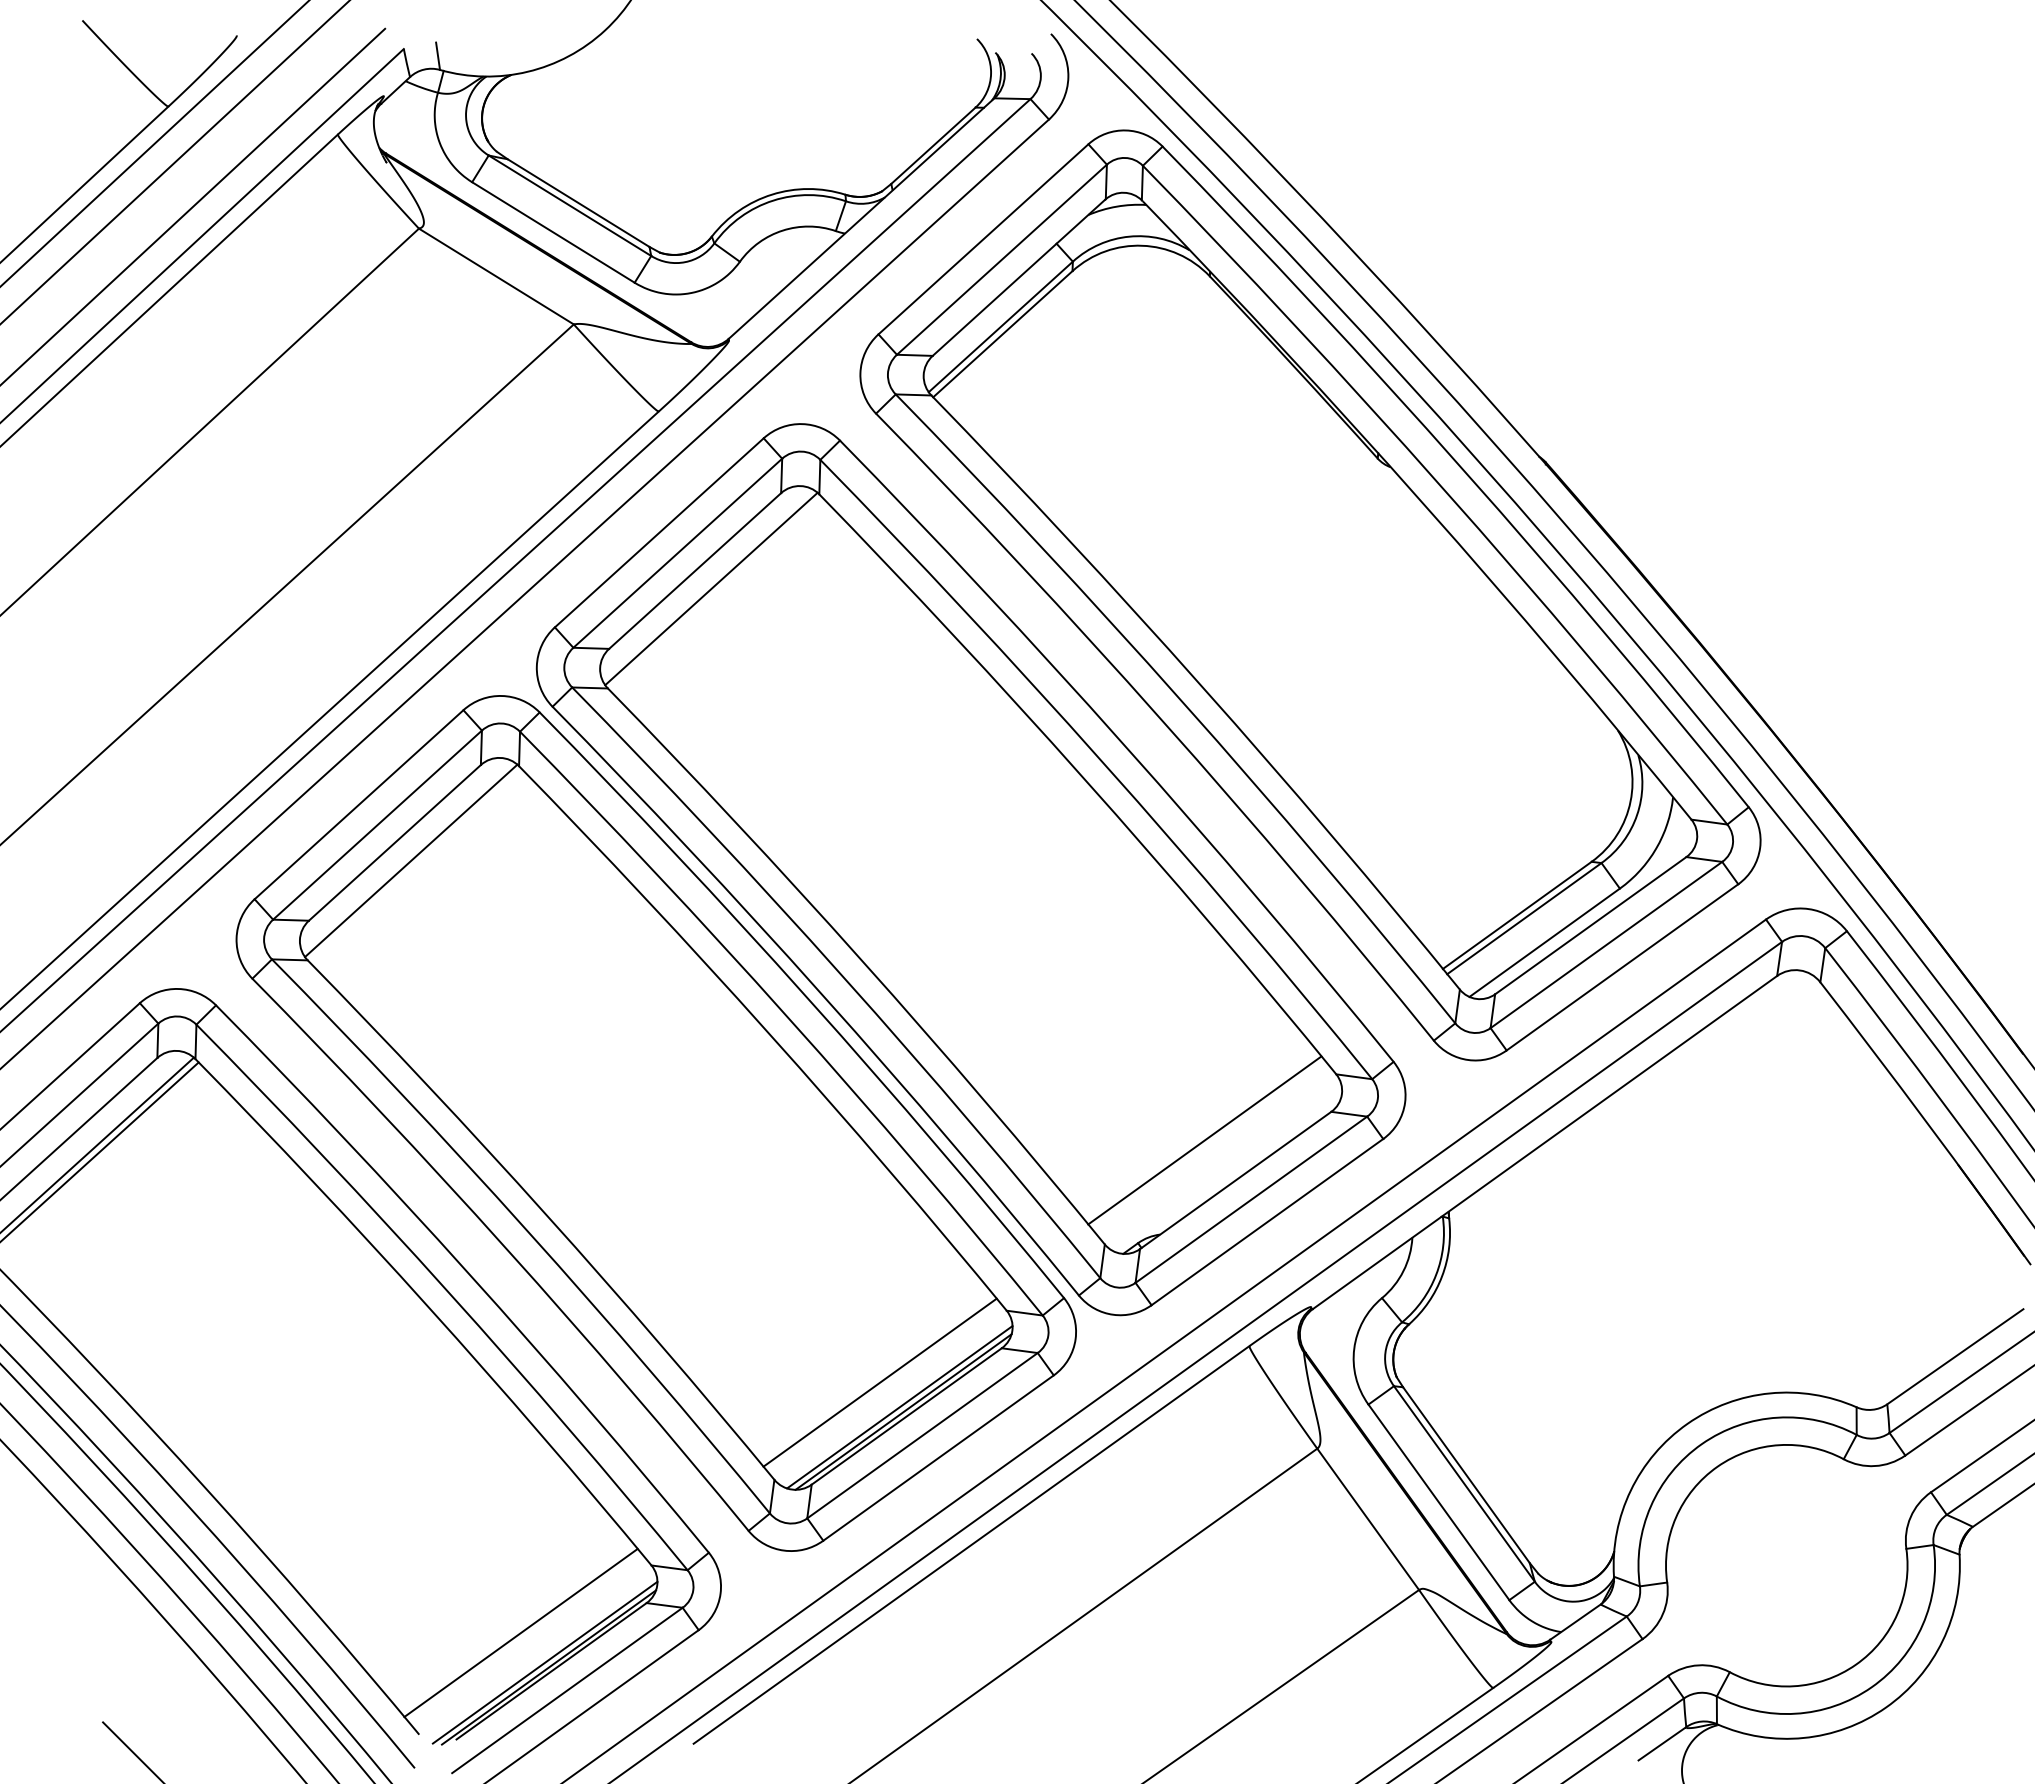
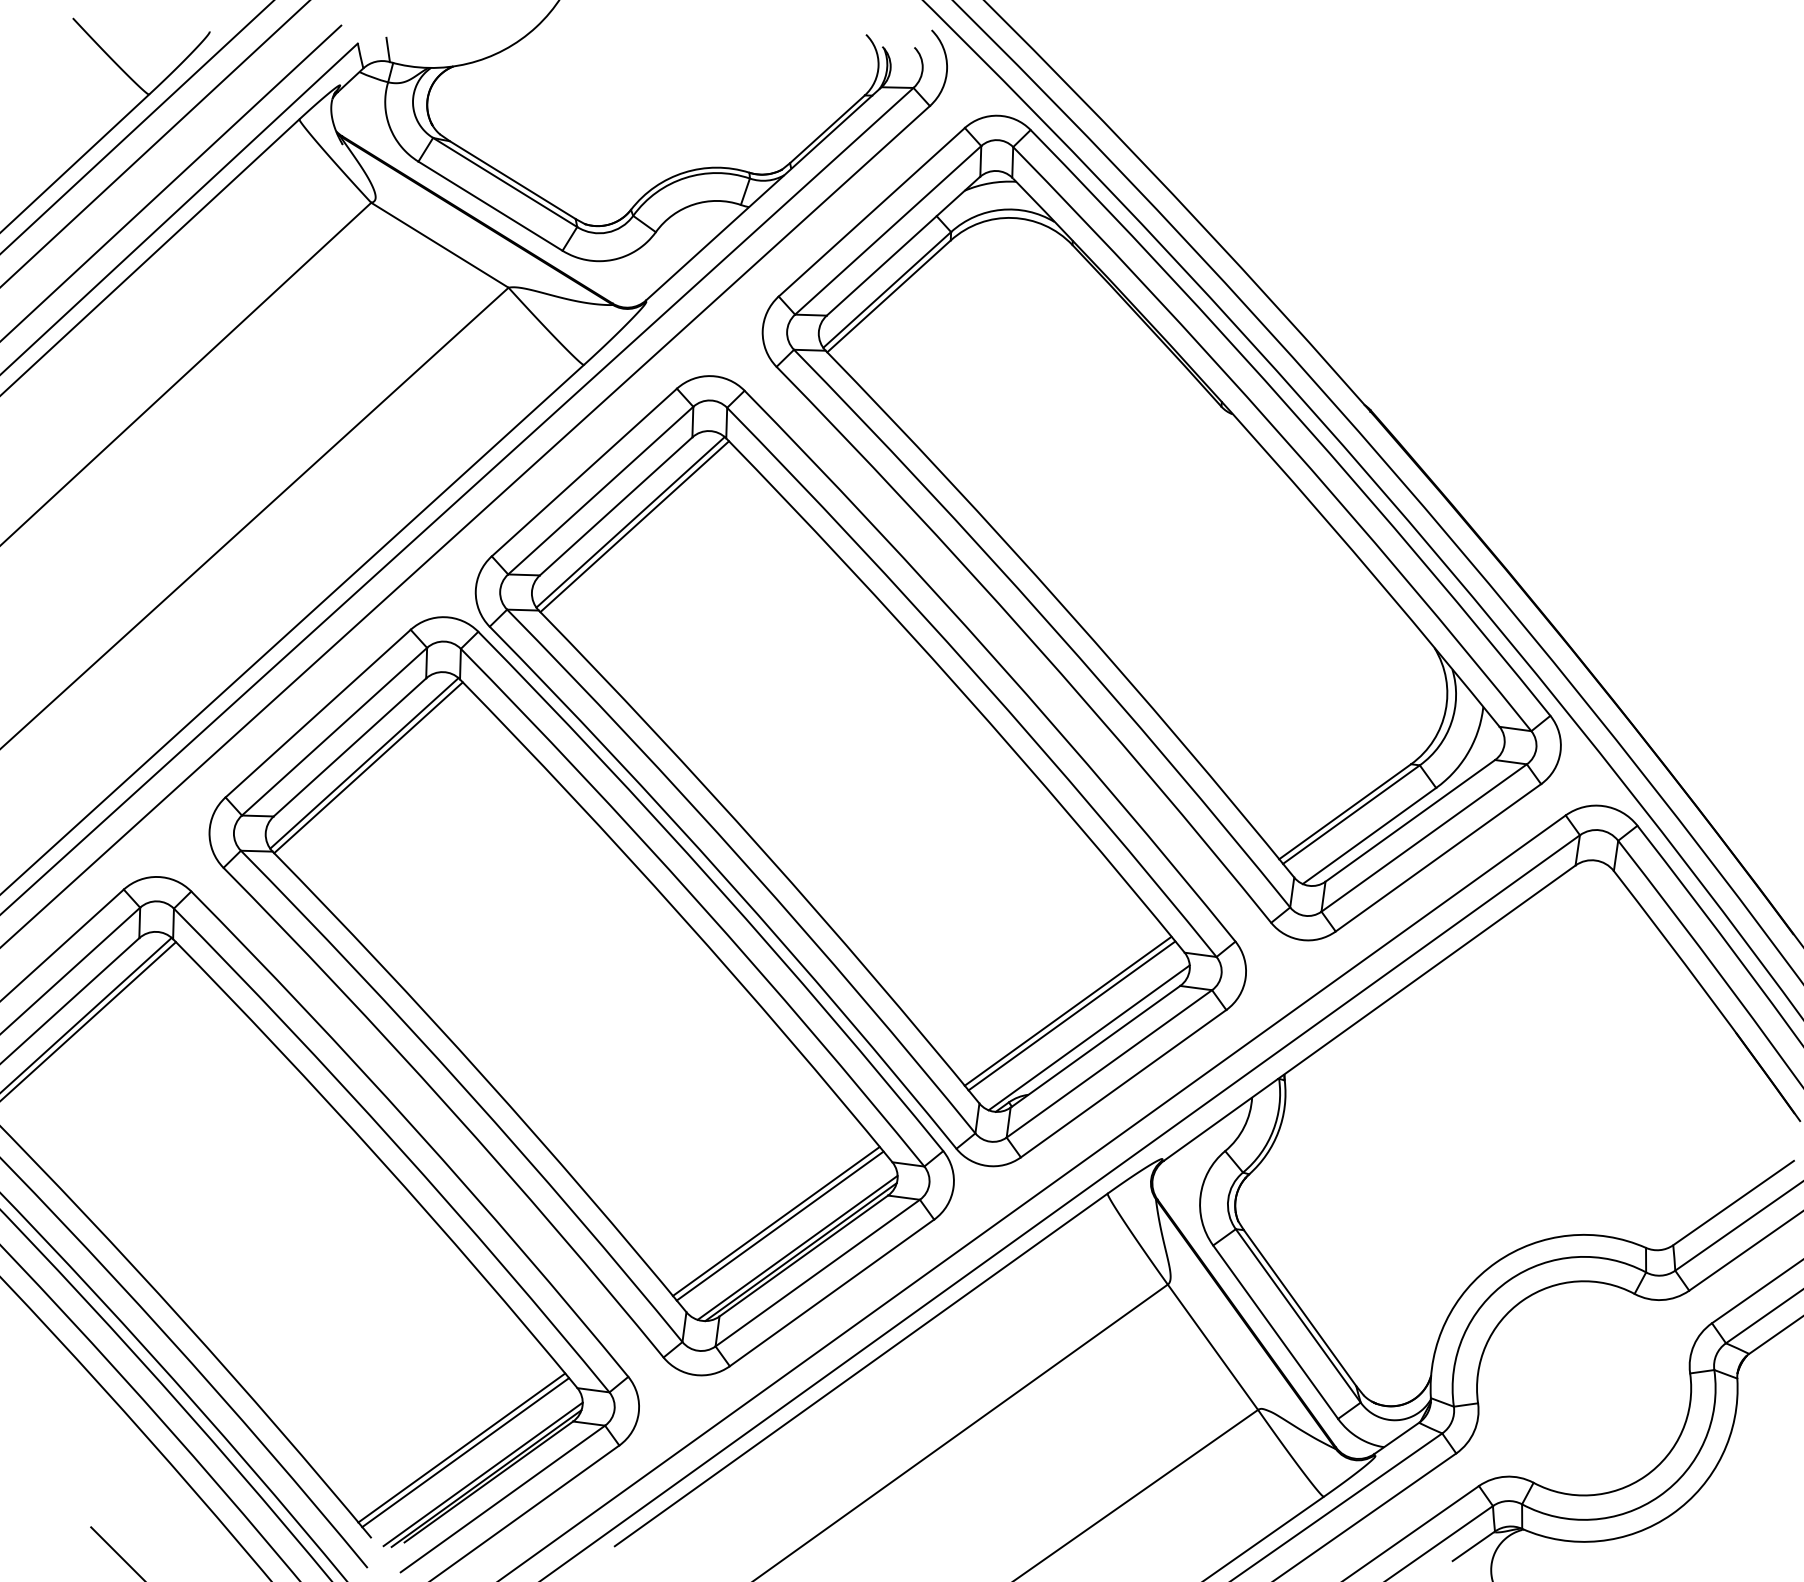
line: (715, 593) -> (634, 526), added
line: (415, 865) -> (368, 767), added
line: (1208, 1145) -> (1071, 1015), added
line: (1228, 1170) -> (1089, 1037), added
line: (875, 1377) -> (776, 1221), added
line: (525, 1638) -> (465, 1452), added

